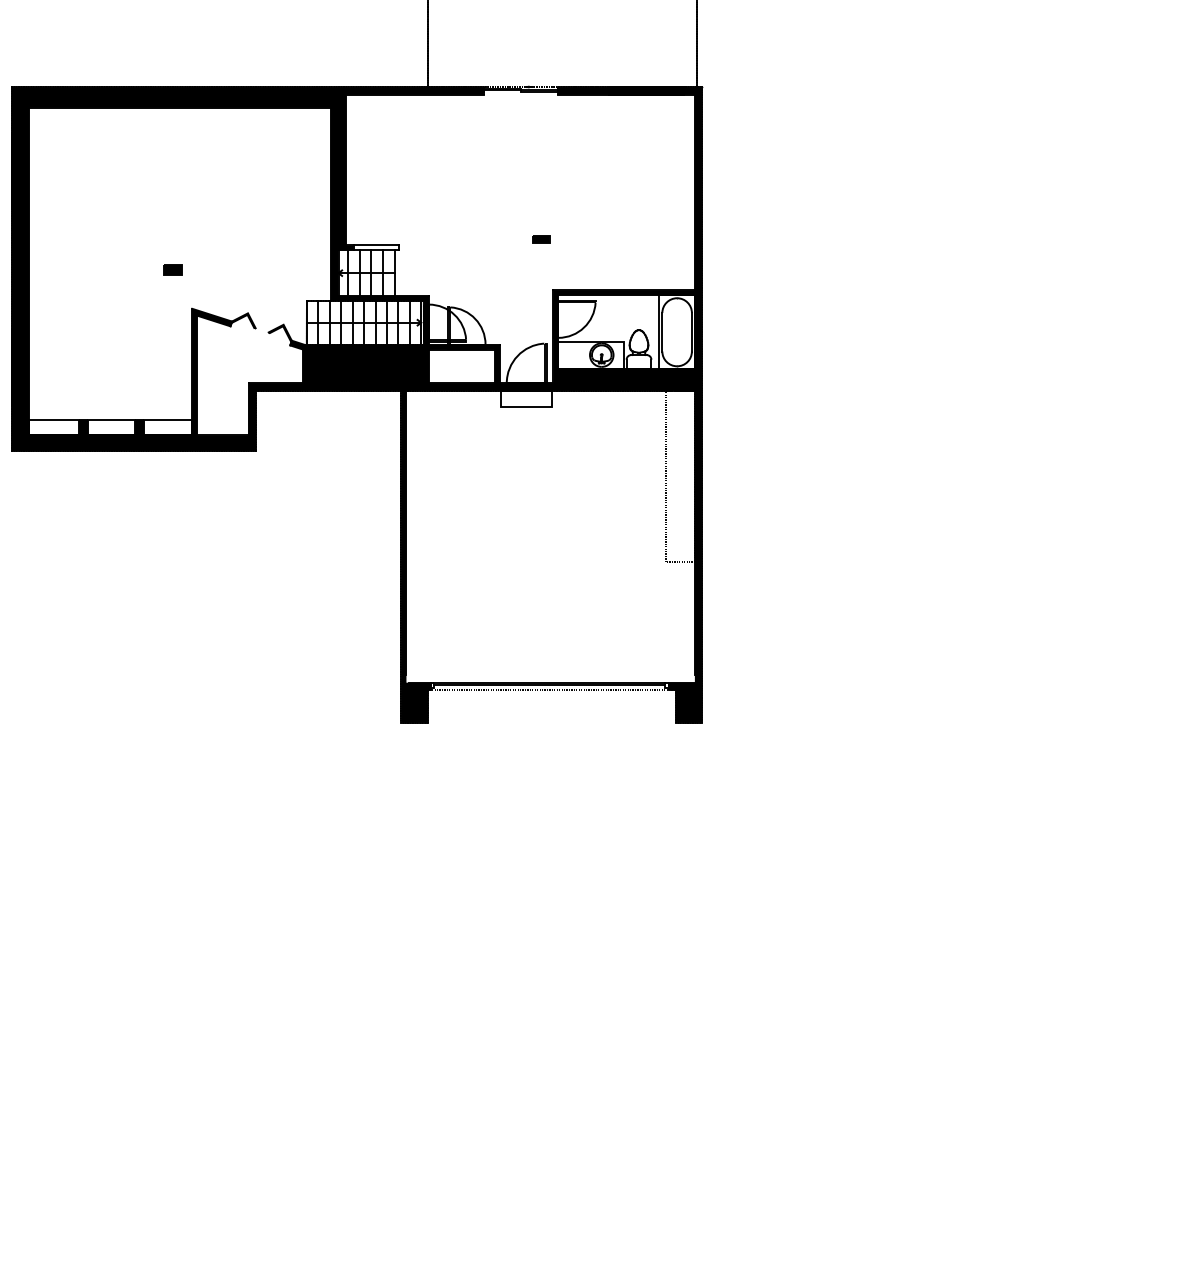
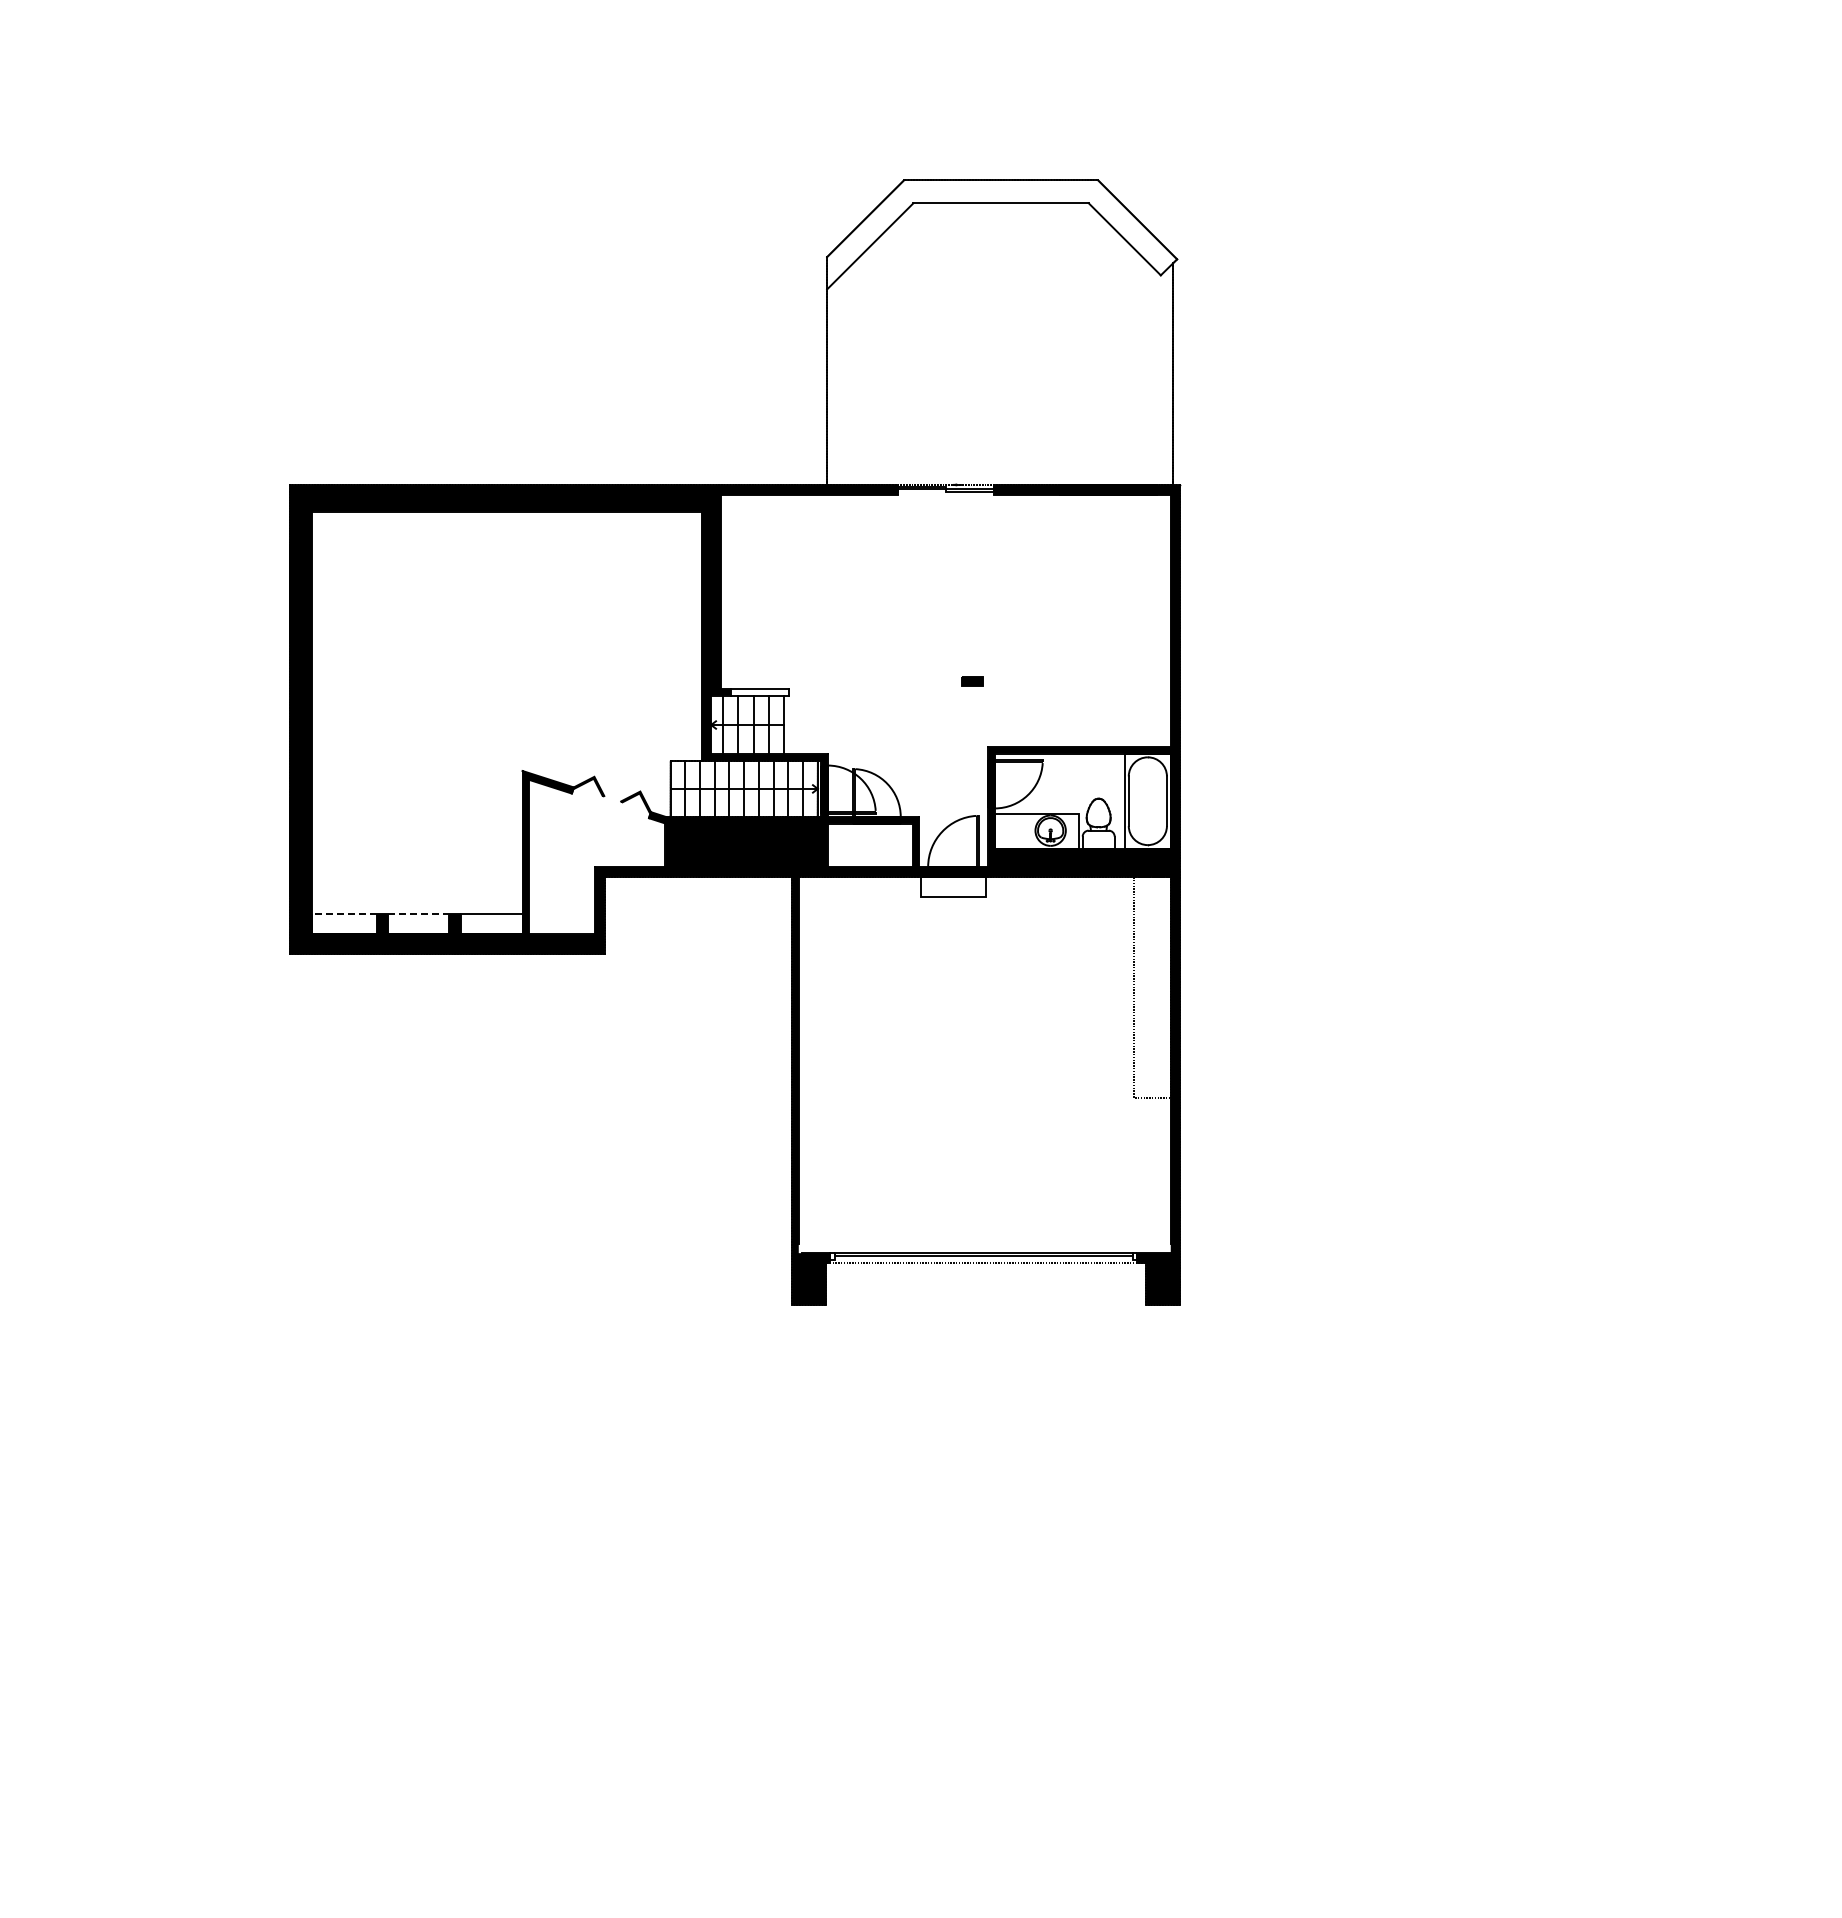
part: (172, 269) -> (497, 720), removed
line: (53, 419) -> (343, 913), solid -> dashed
line: (112, 419) -> (419, 913), solid -> dashed

